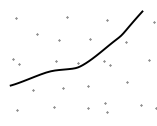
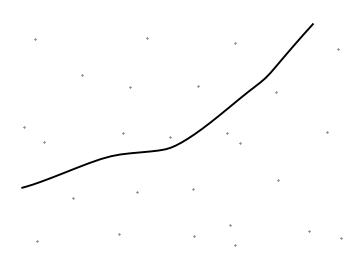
part: (16, 61) -> (36, 134), size x1.6

